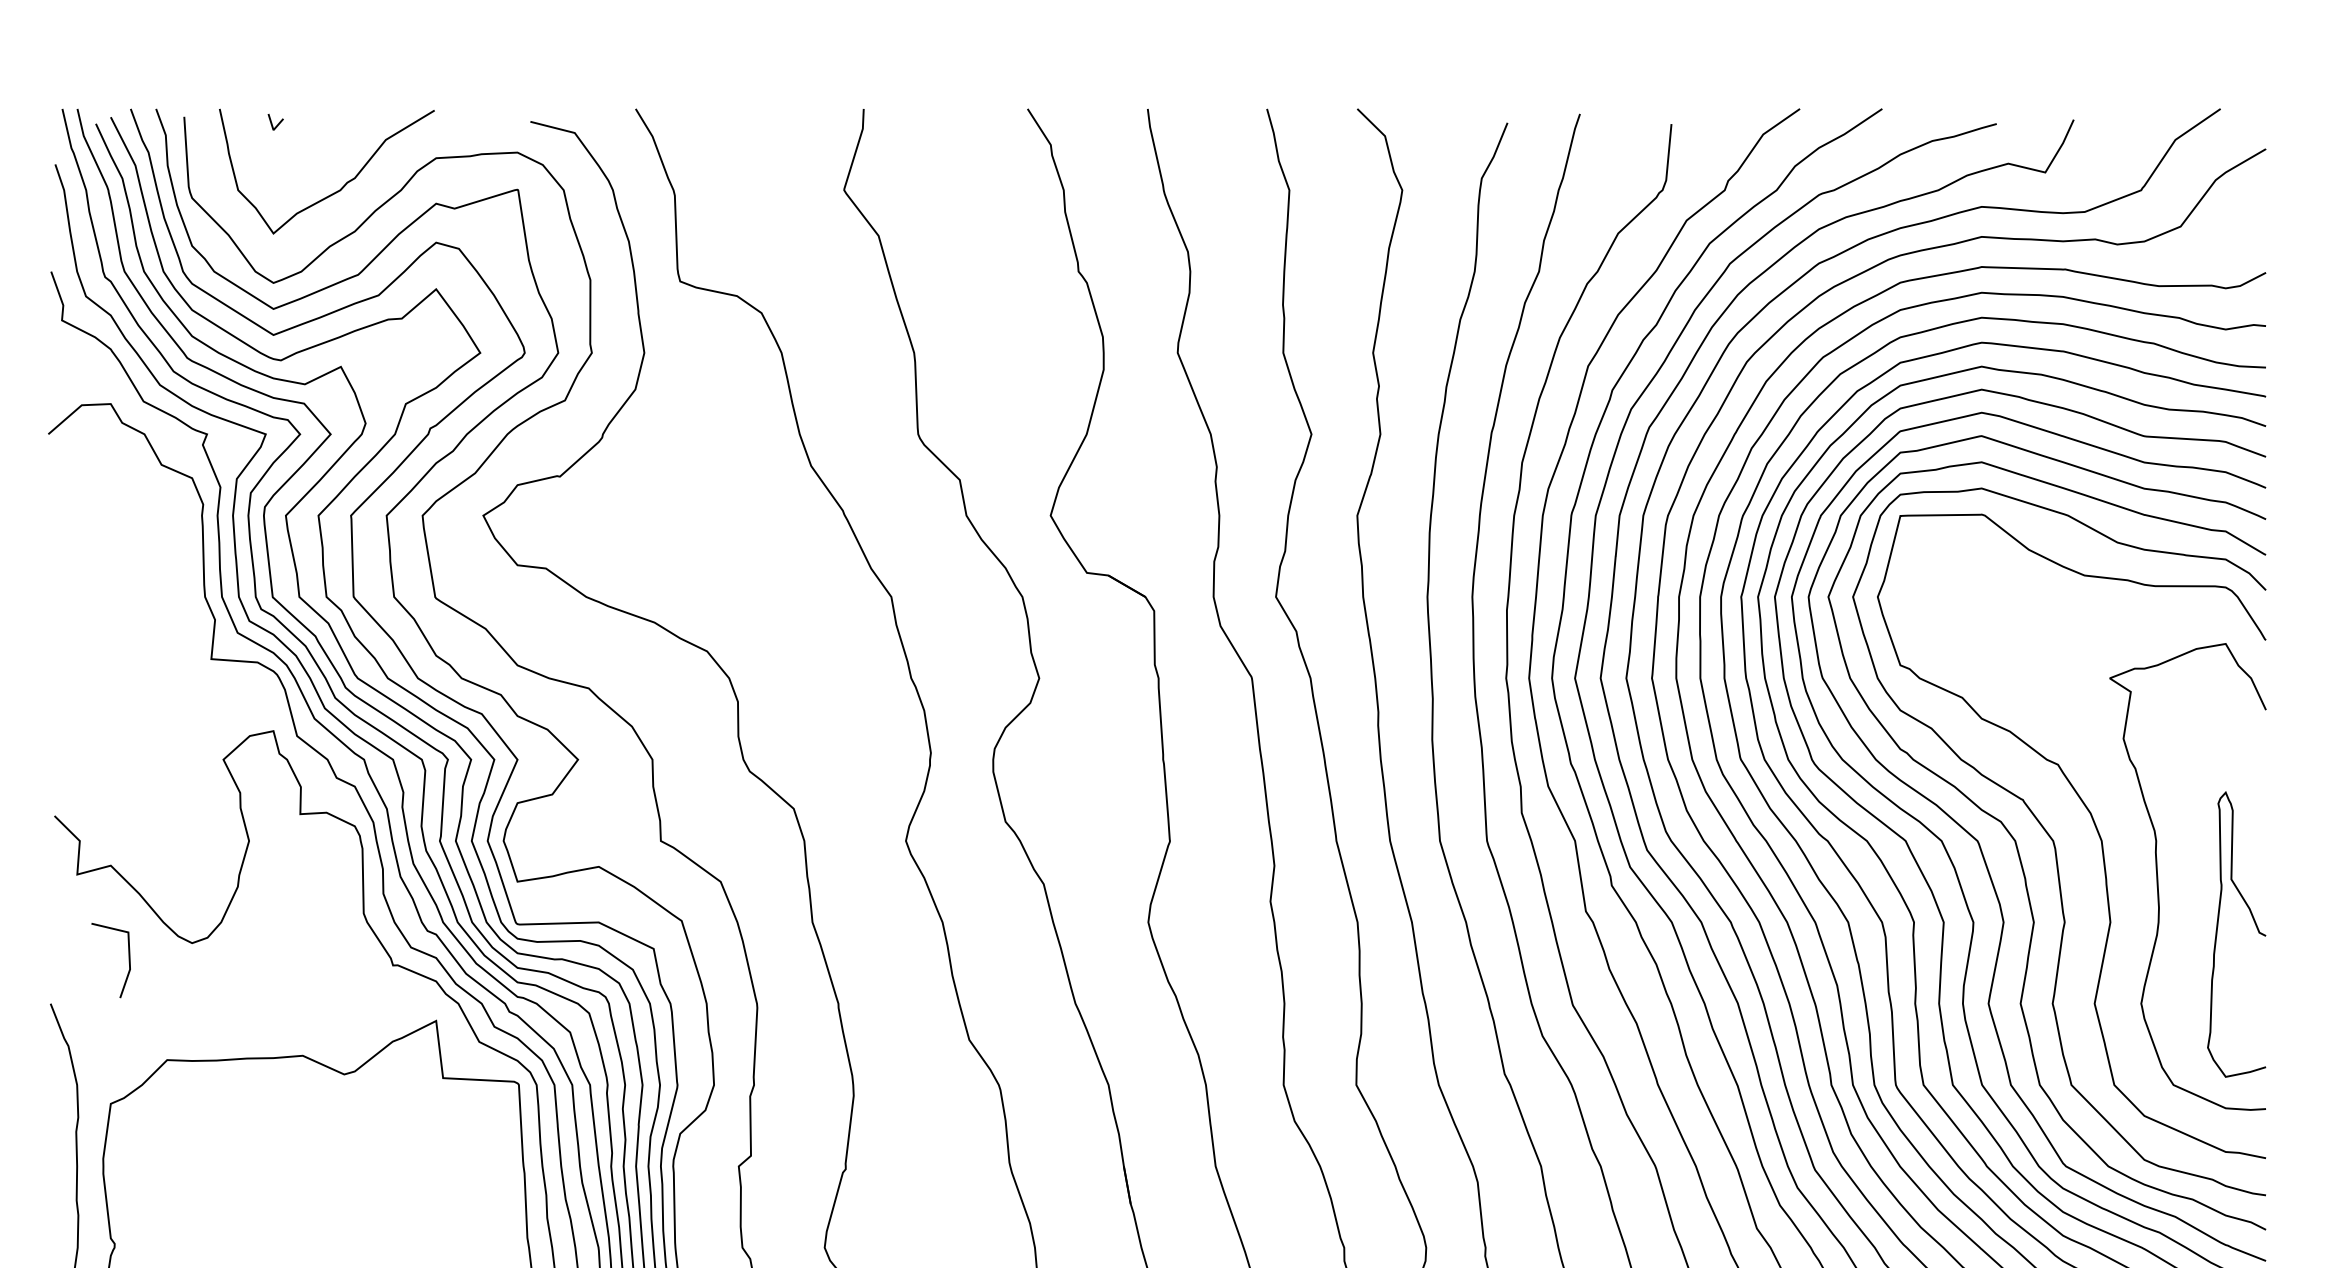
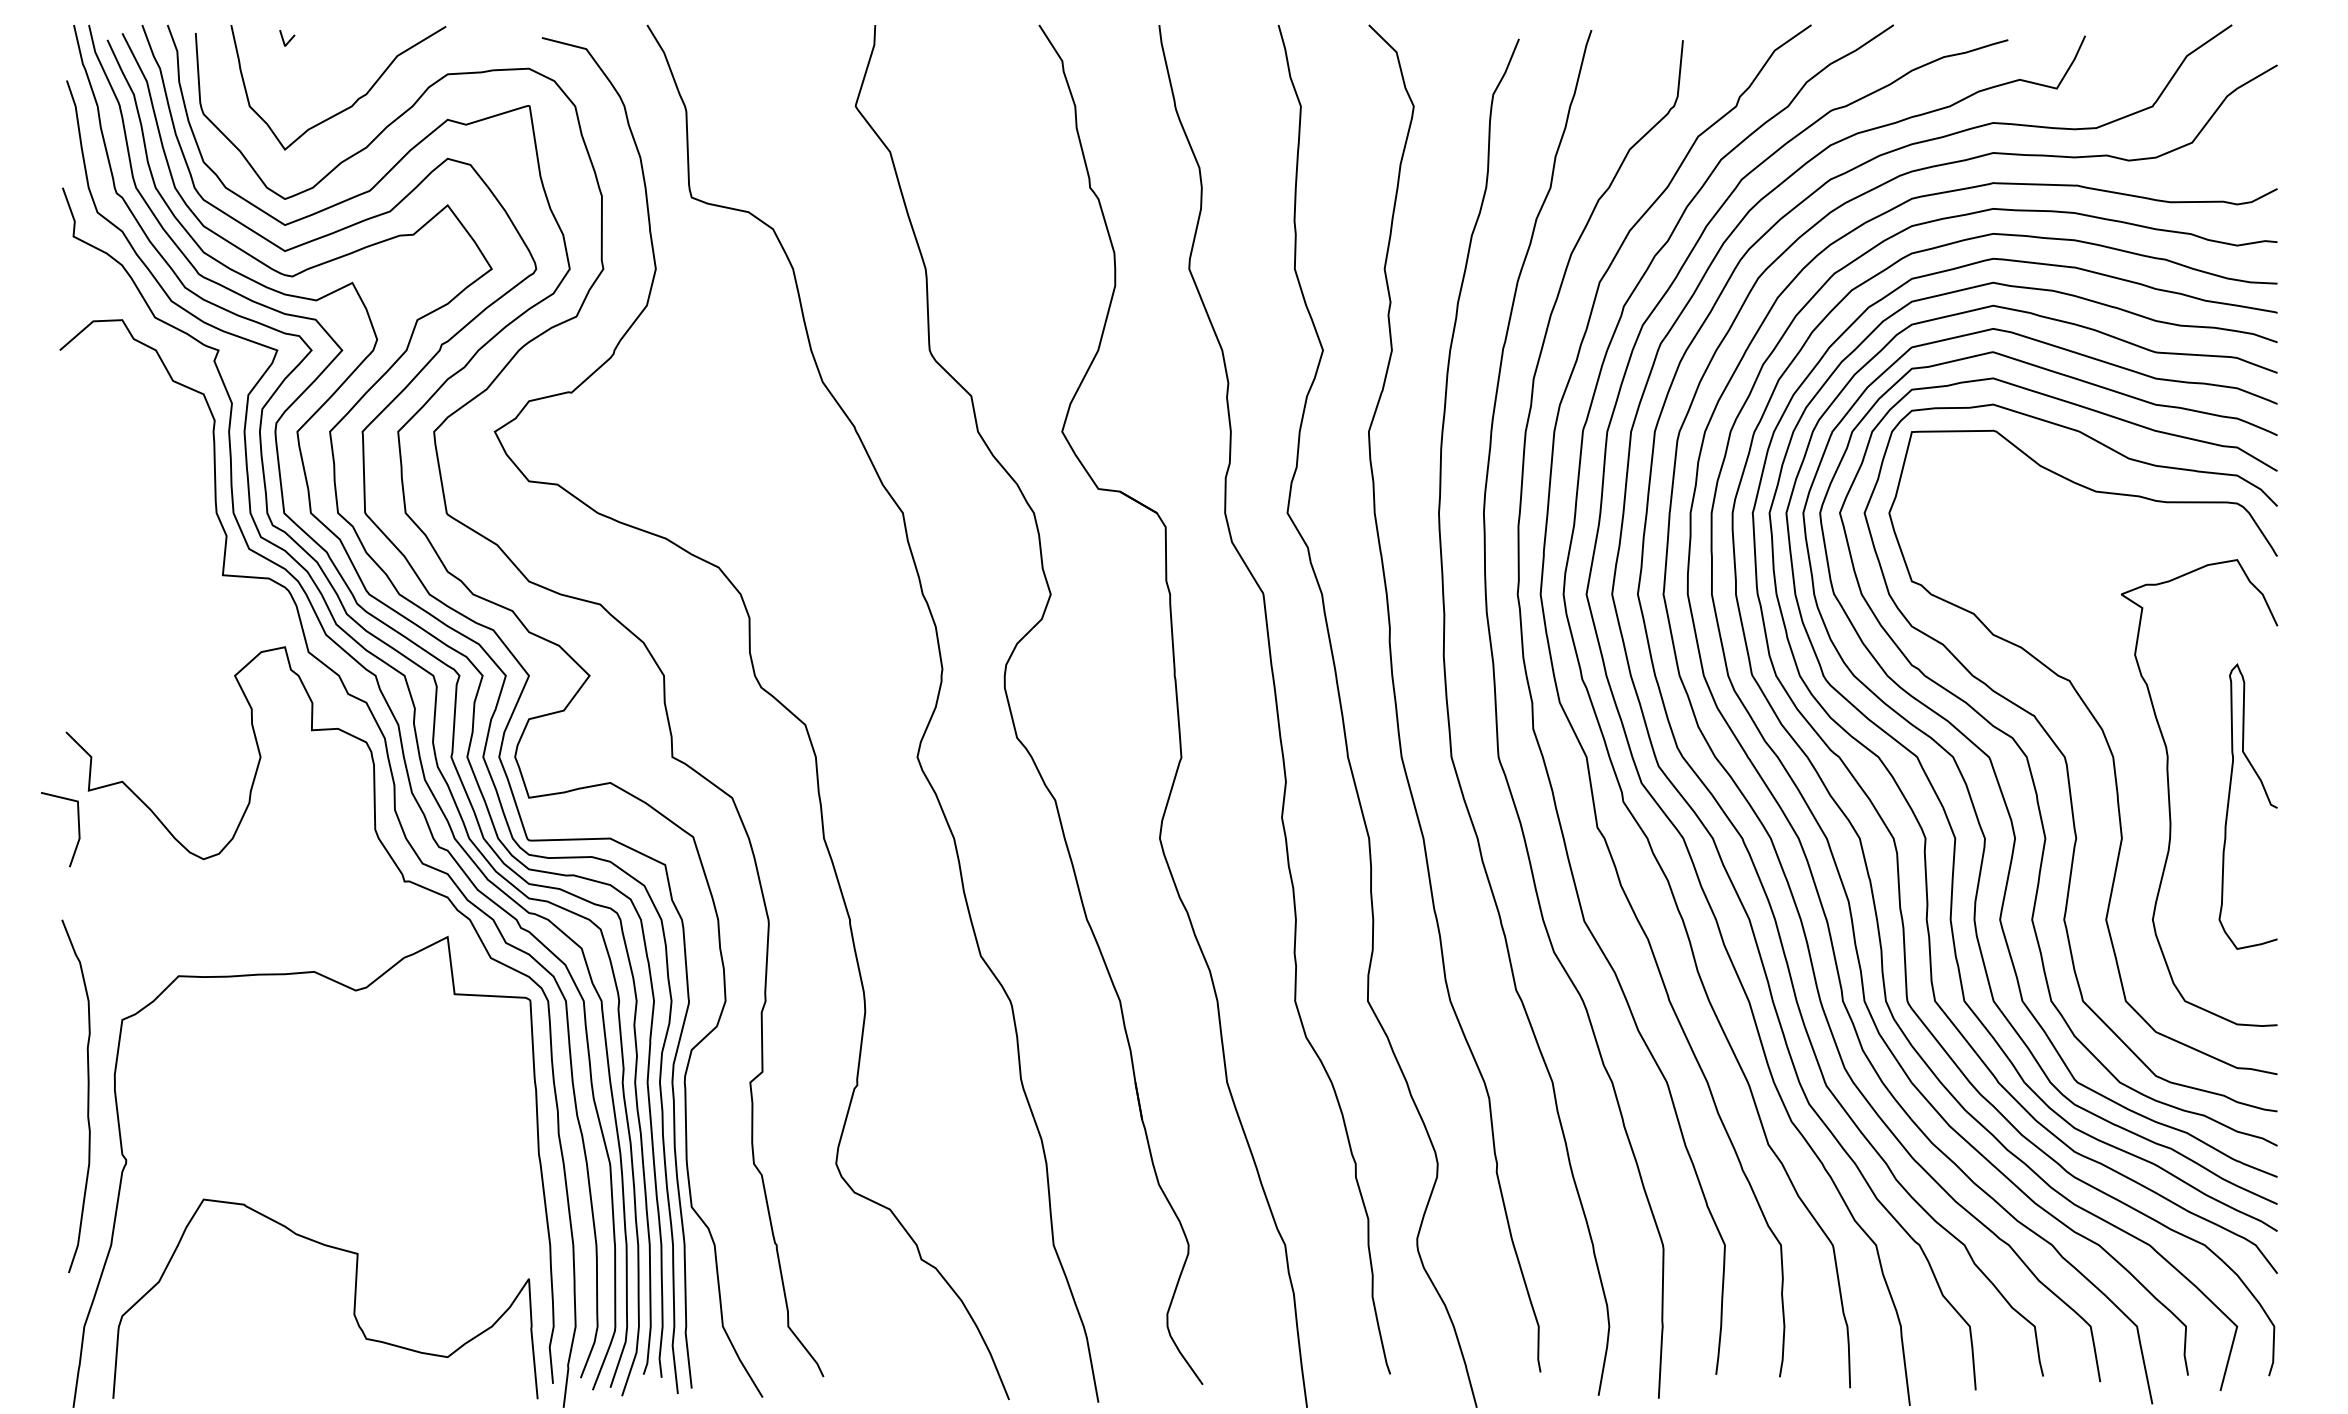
curve: (2217, 931) -> (2229, 803), moved
line: (128, 960) -> (78, 829), moved

